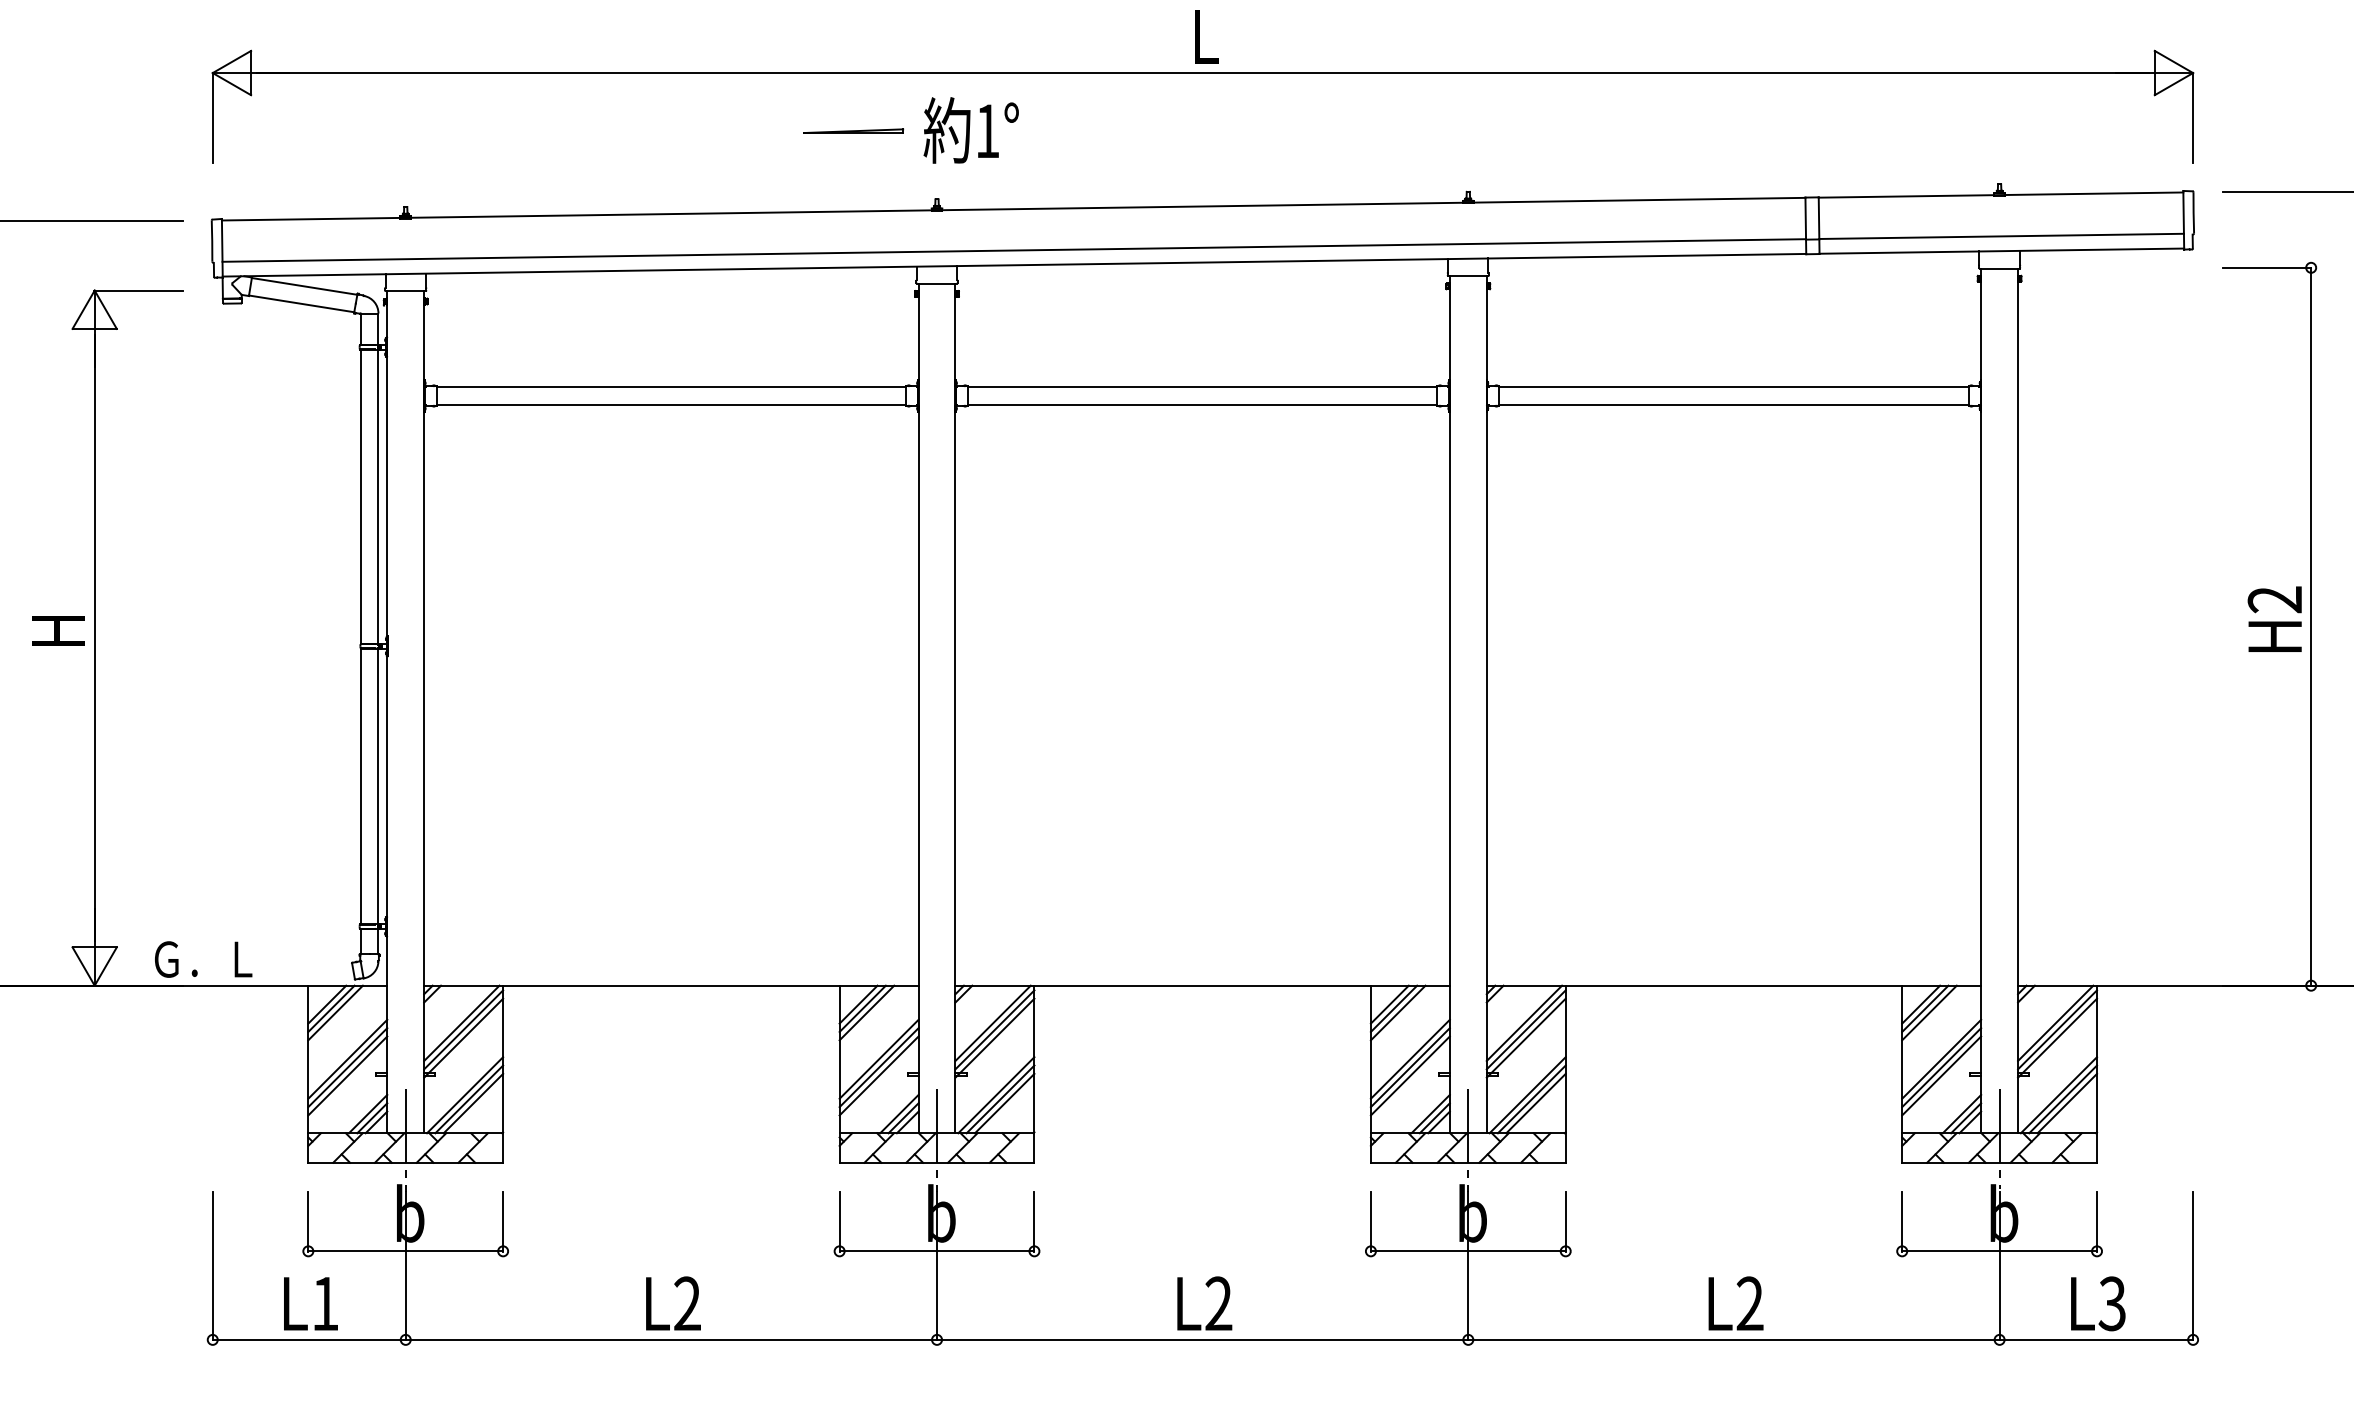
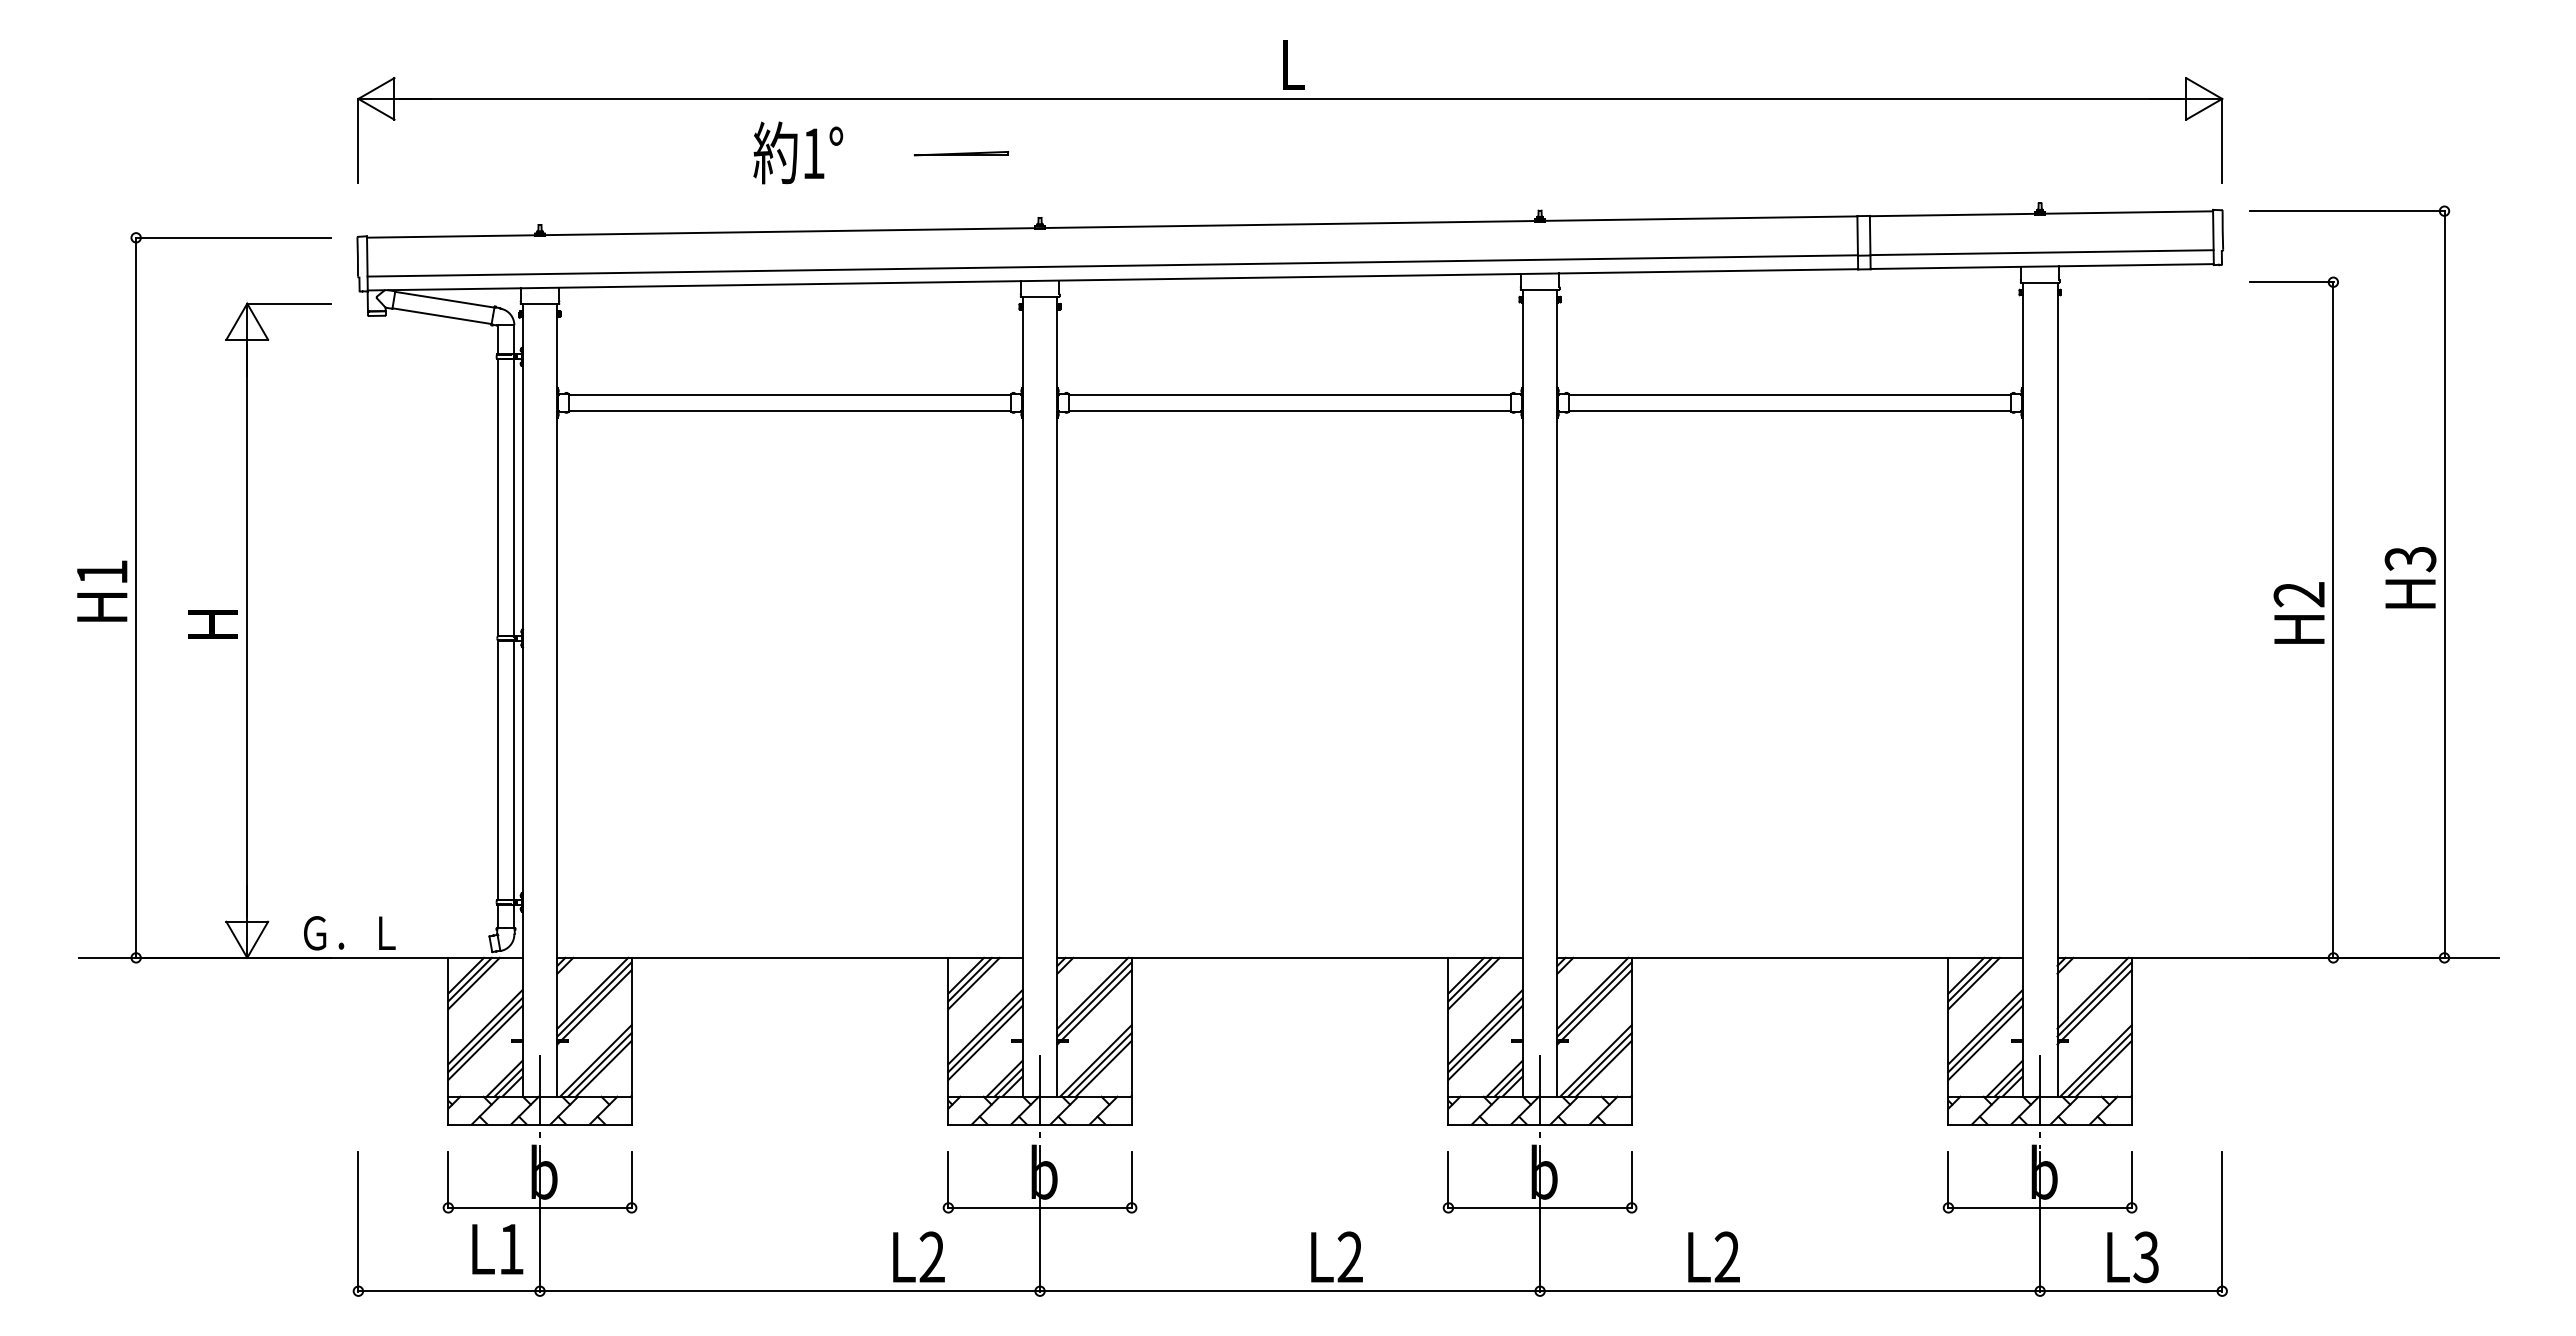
text: (971, 129) -> (798, 152), moved
text: (672, 1302) -> (918, 1256), moved
text: (1204, 1302) -> (1336, 1256), moved
text: (1735, 1302) -> (1713, 1256), moved
text: (310, 1304) -> (497, 1249), moved

